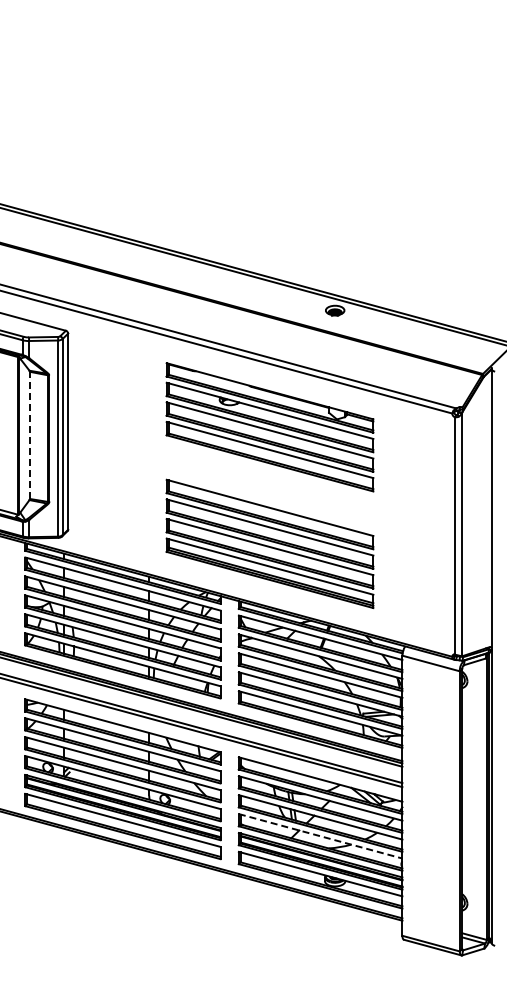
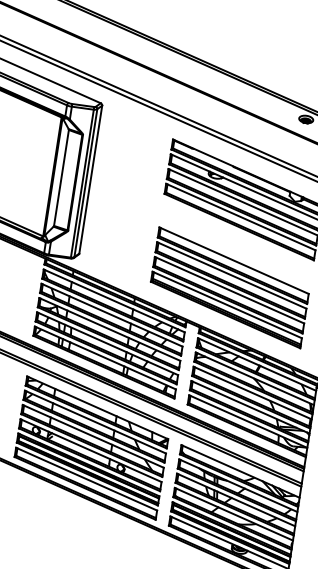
line: (29, 435) -> (61, 177), dashed -> solid
line: (320, 836) -> (233, 514), dashed -> solid

